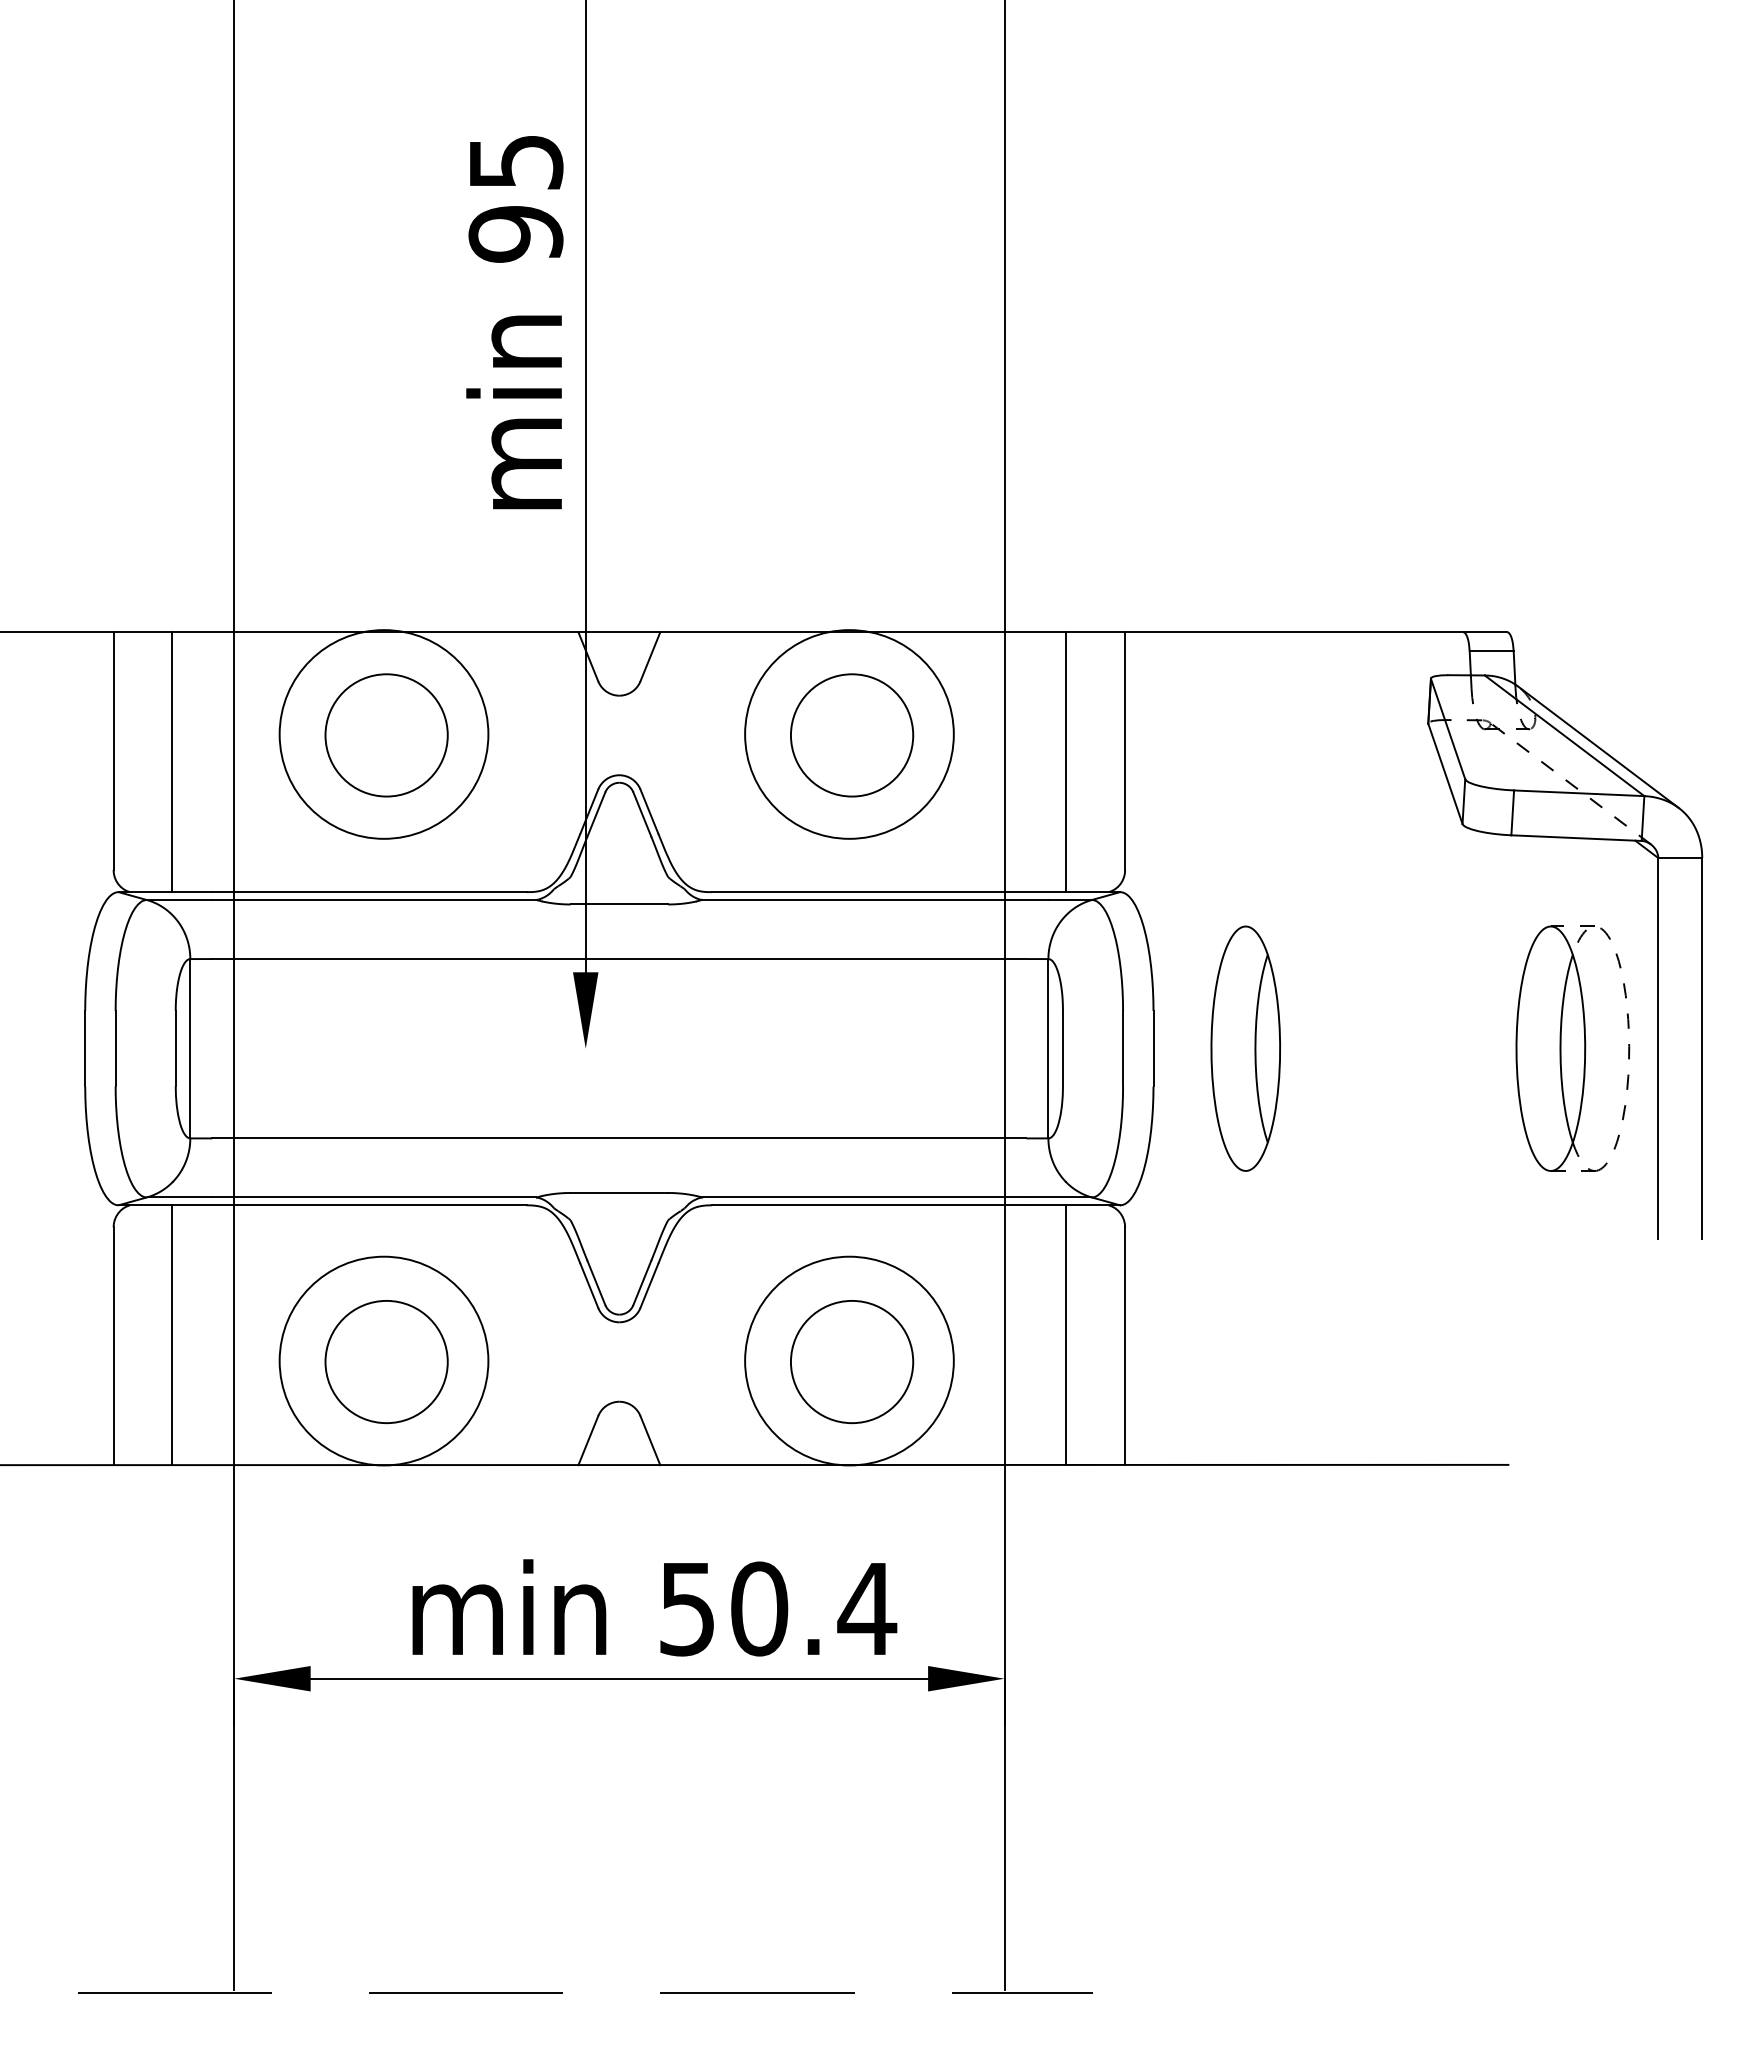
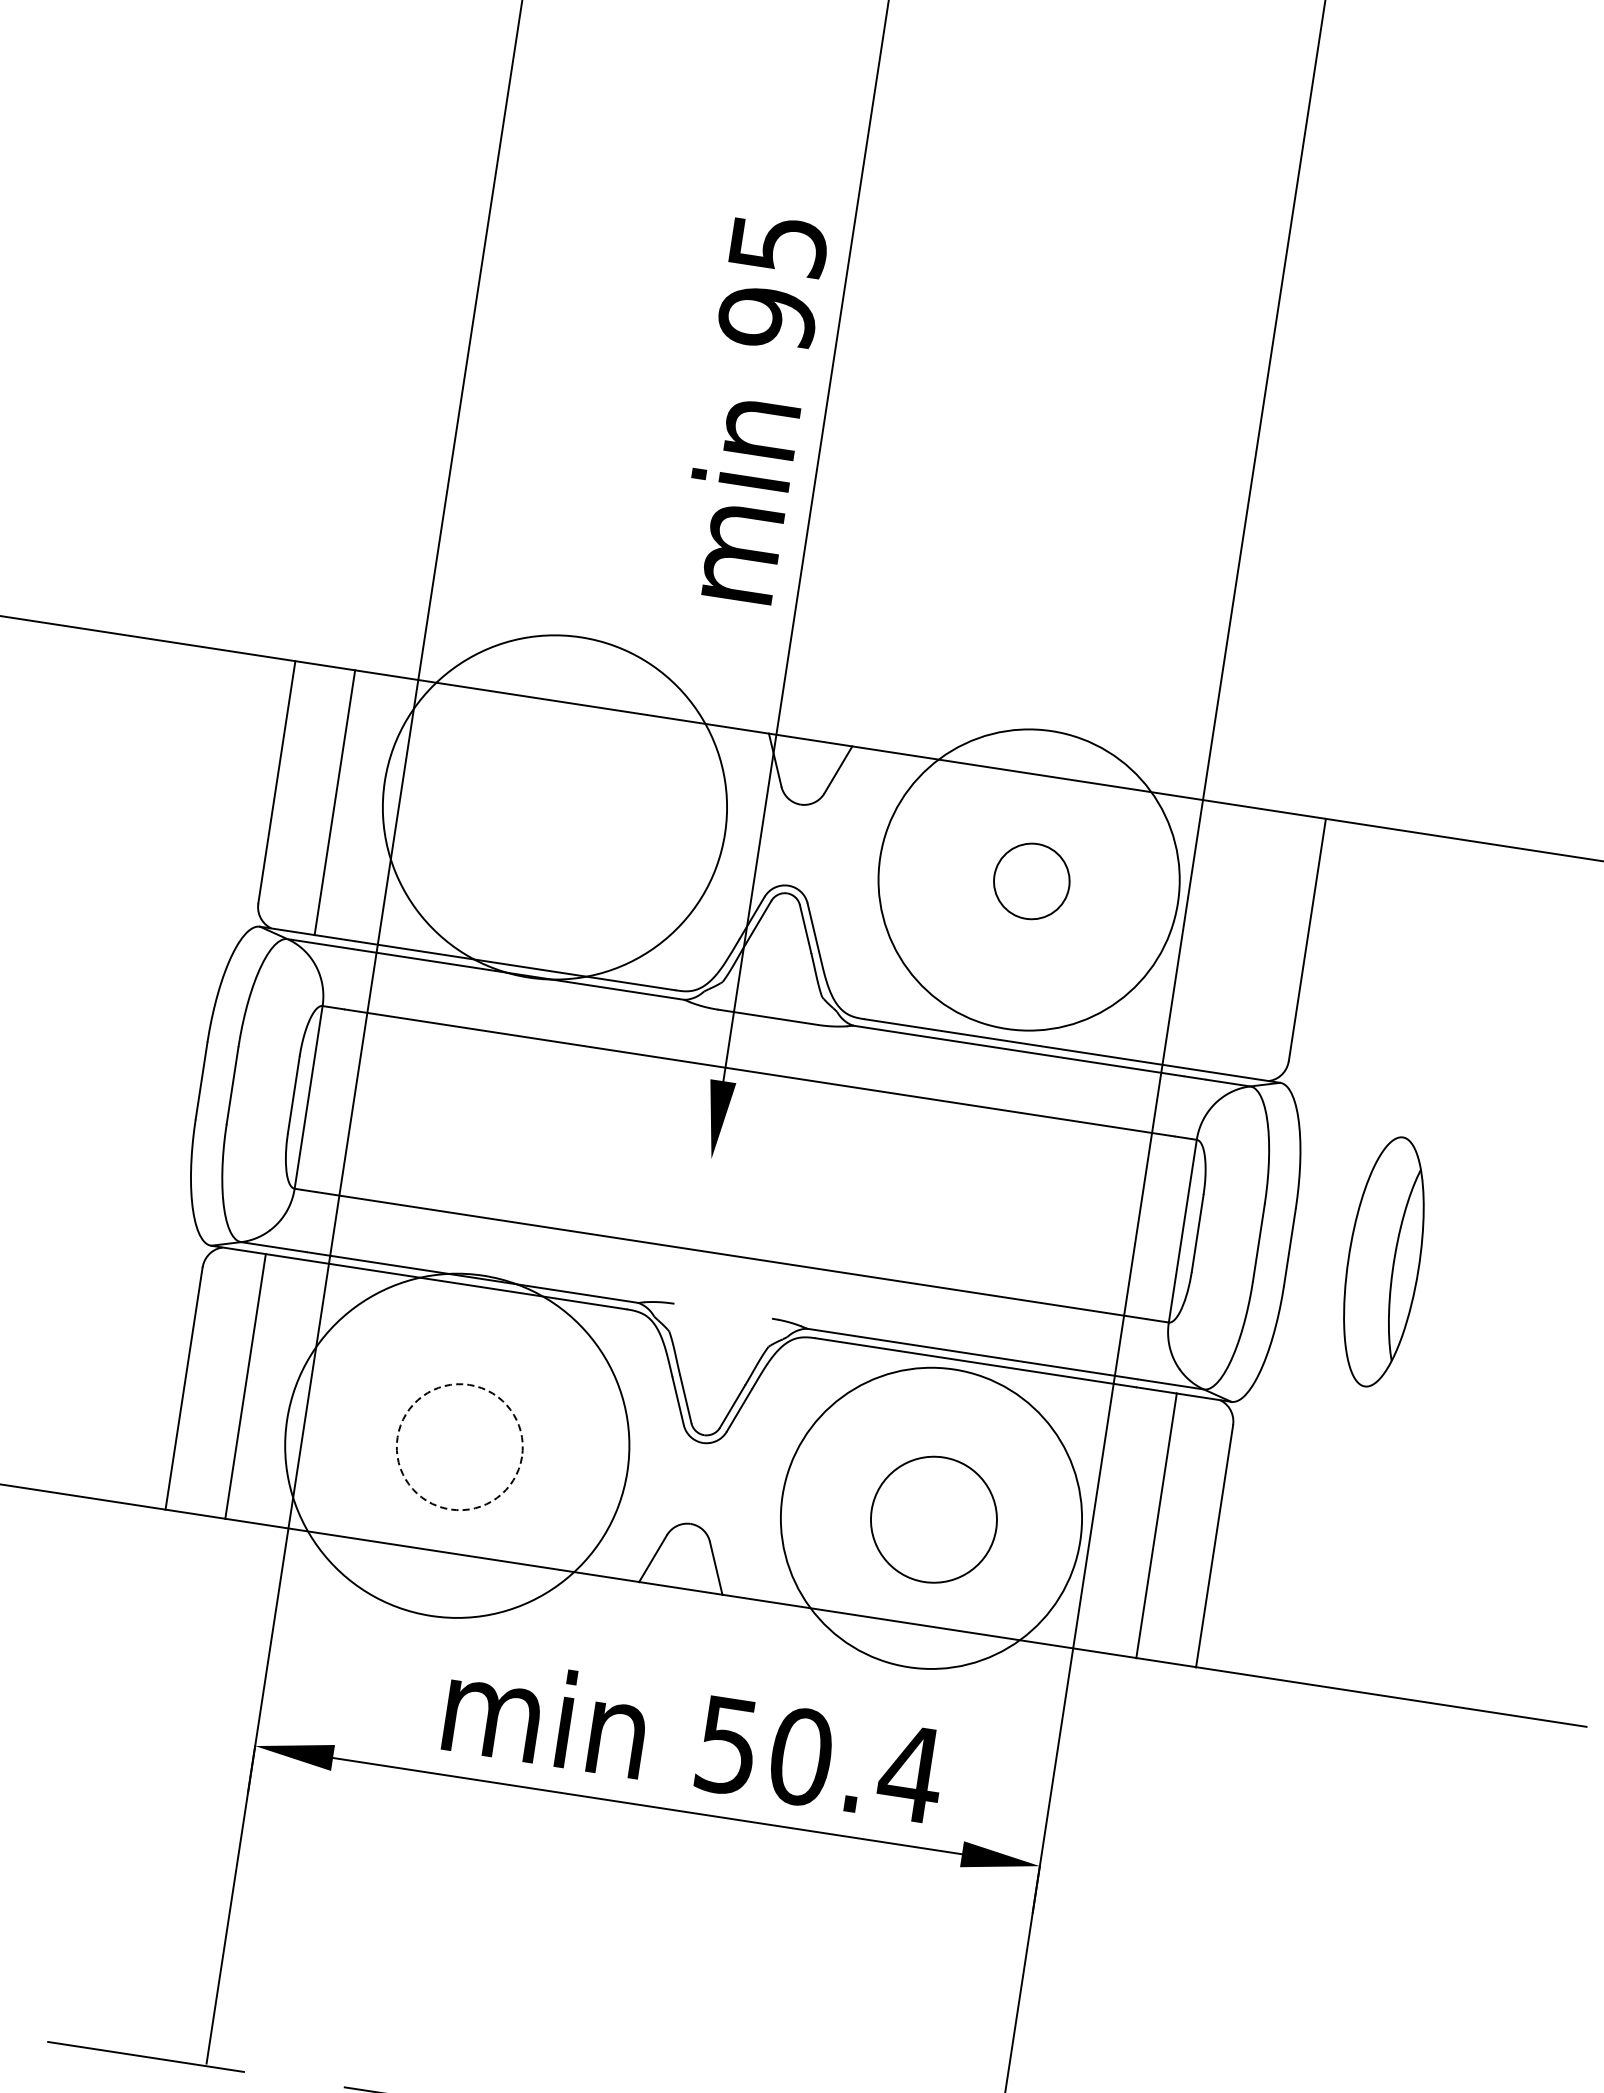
circle: (383, 734) -> (554, 807), size x1.6
circle: (849, 734) -> (1029, 880), size x1.4
circle: (386, 735) -> (557, 808), removed
circle: (852, 735) -> (1032, 881), size x0.6
line: (1066, 762) -> (1245, 942), removed
line: (619, 1192) -> (723, 1310), removed
circle: (383, 1360) -> (456, 1445), size x1.6
circle: (849, 1360) -> (931, 1517), size x1.4
circle: (386, 1361) -> (459, 1446), solid -> dashed

